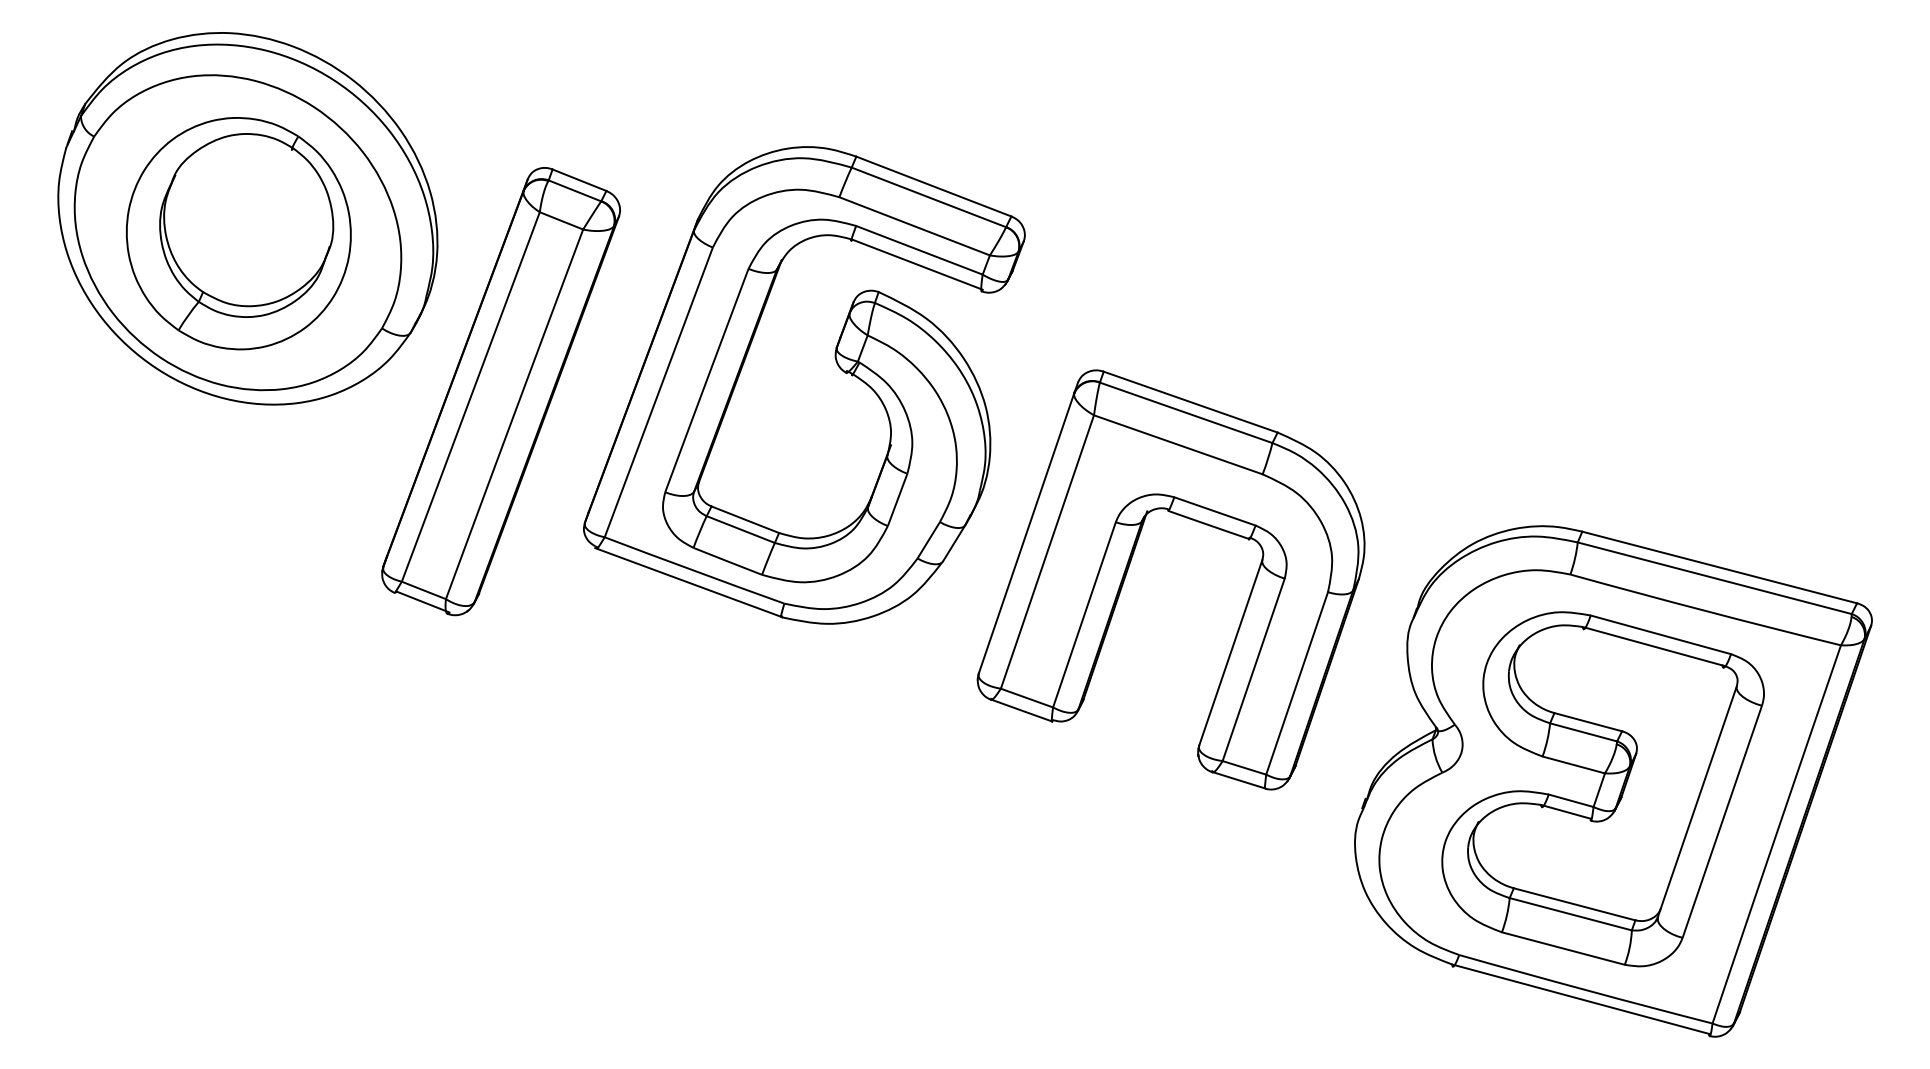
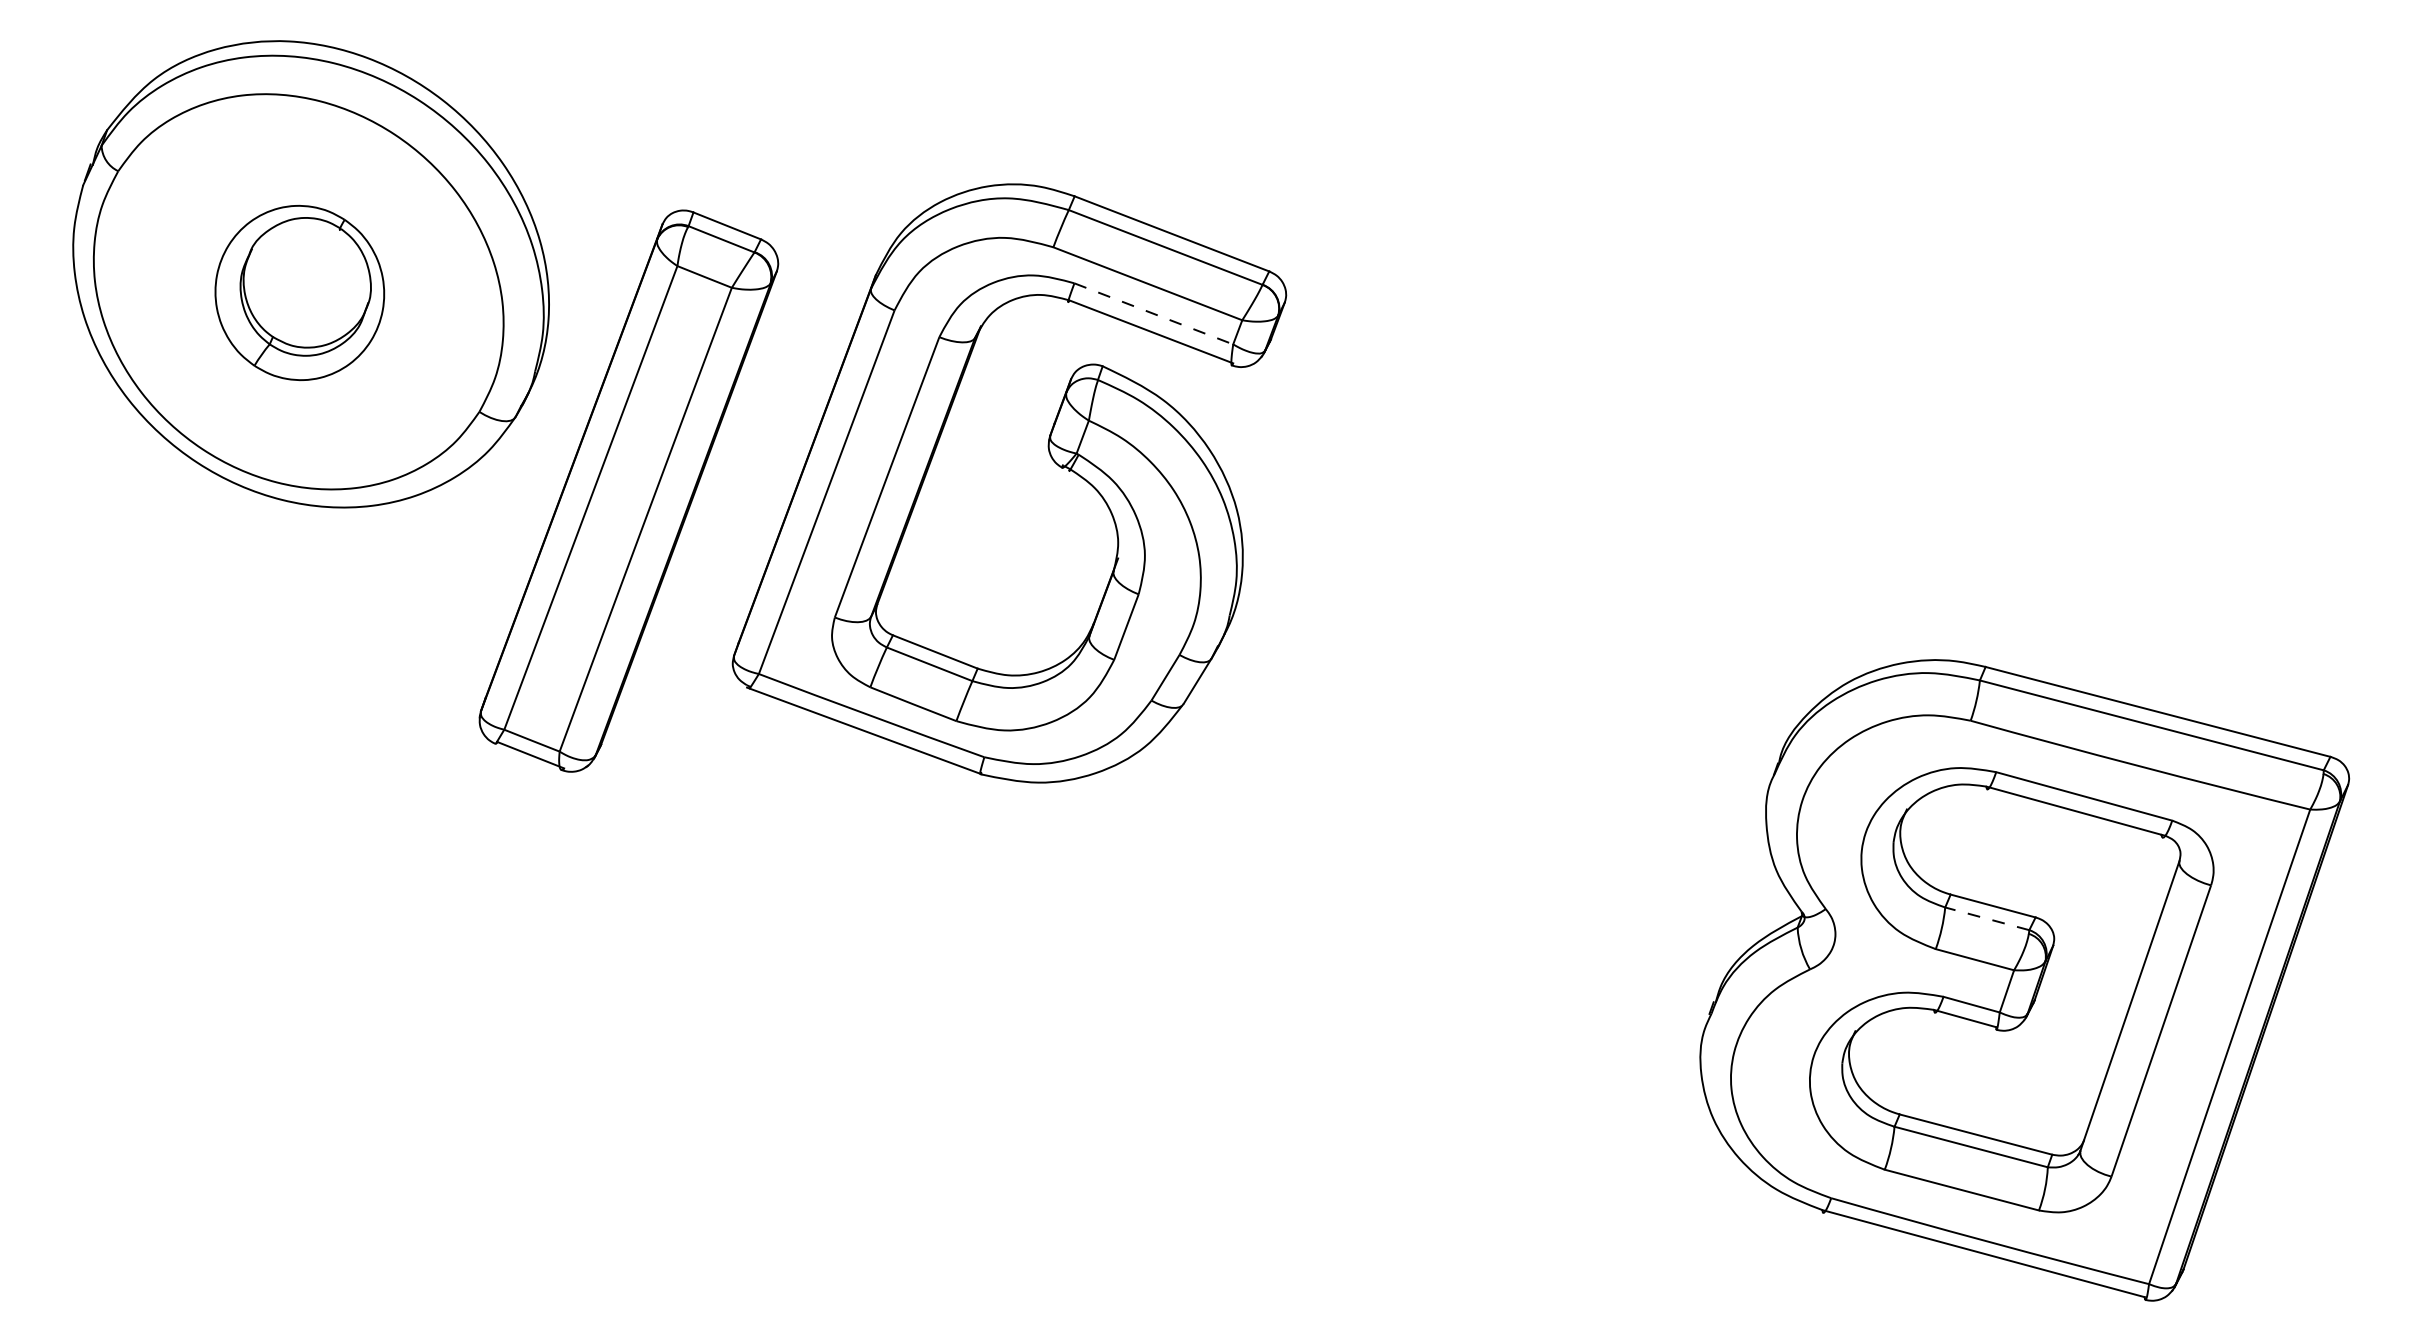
part: (238, 233) -> (299, 292), size x0.6
line: (919, 250) -> (1154, 314), solid -> dashed
part: (1129, 566) -> (1417, 710), removed
line: (1583, 732) -> (1987, 918), solid -> dashed

